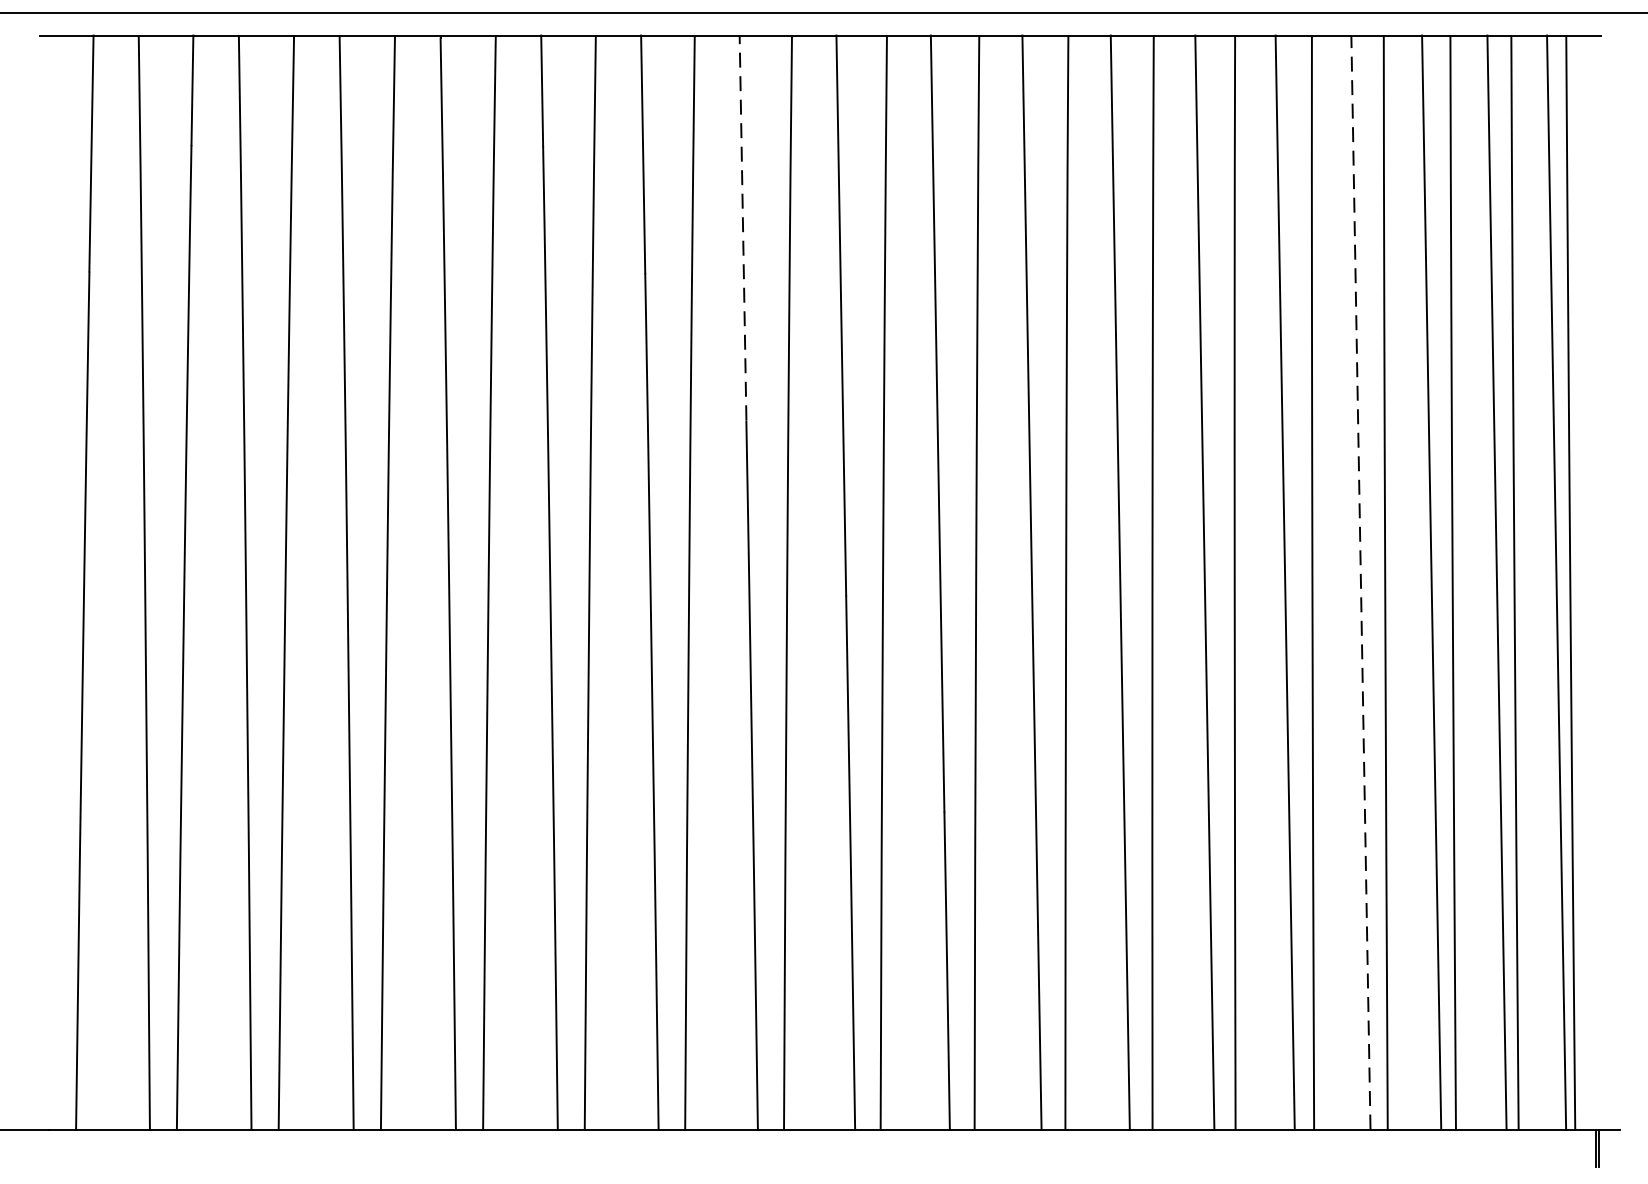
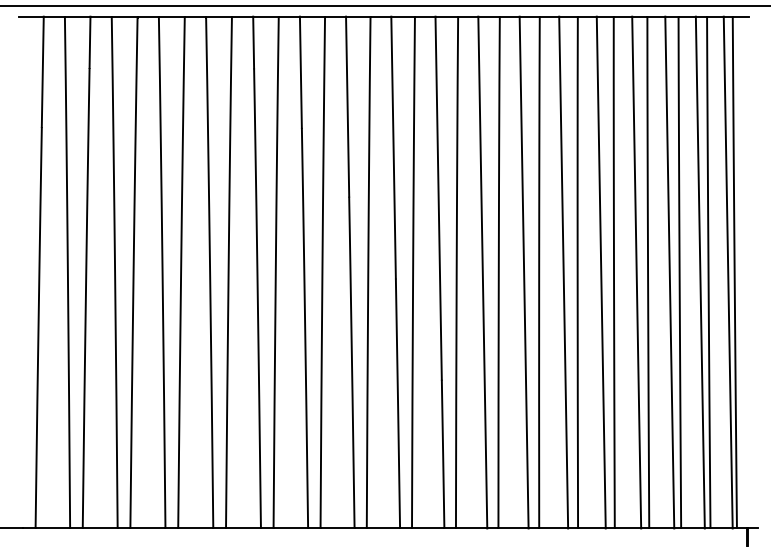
line: (742, 227) -> (347, 106), dashed -> solid
line: (1360, 582) -> (636, 272), dashed -> solid

